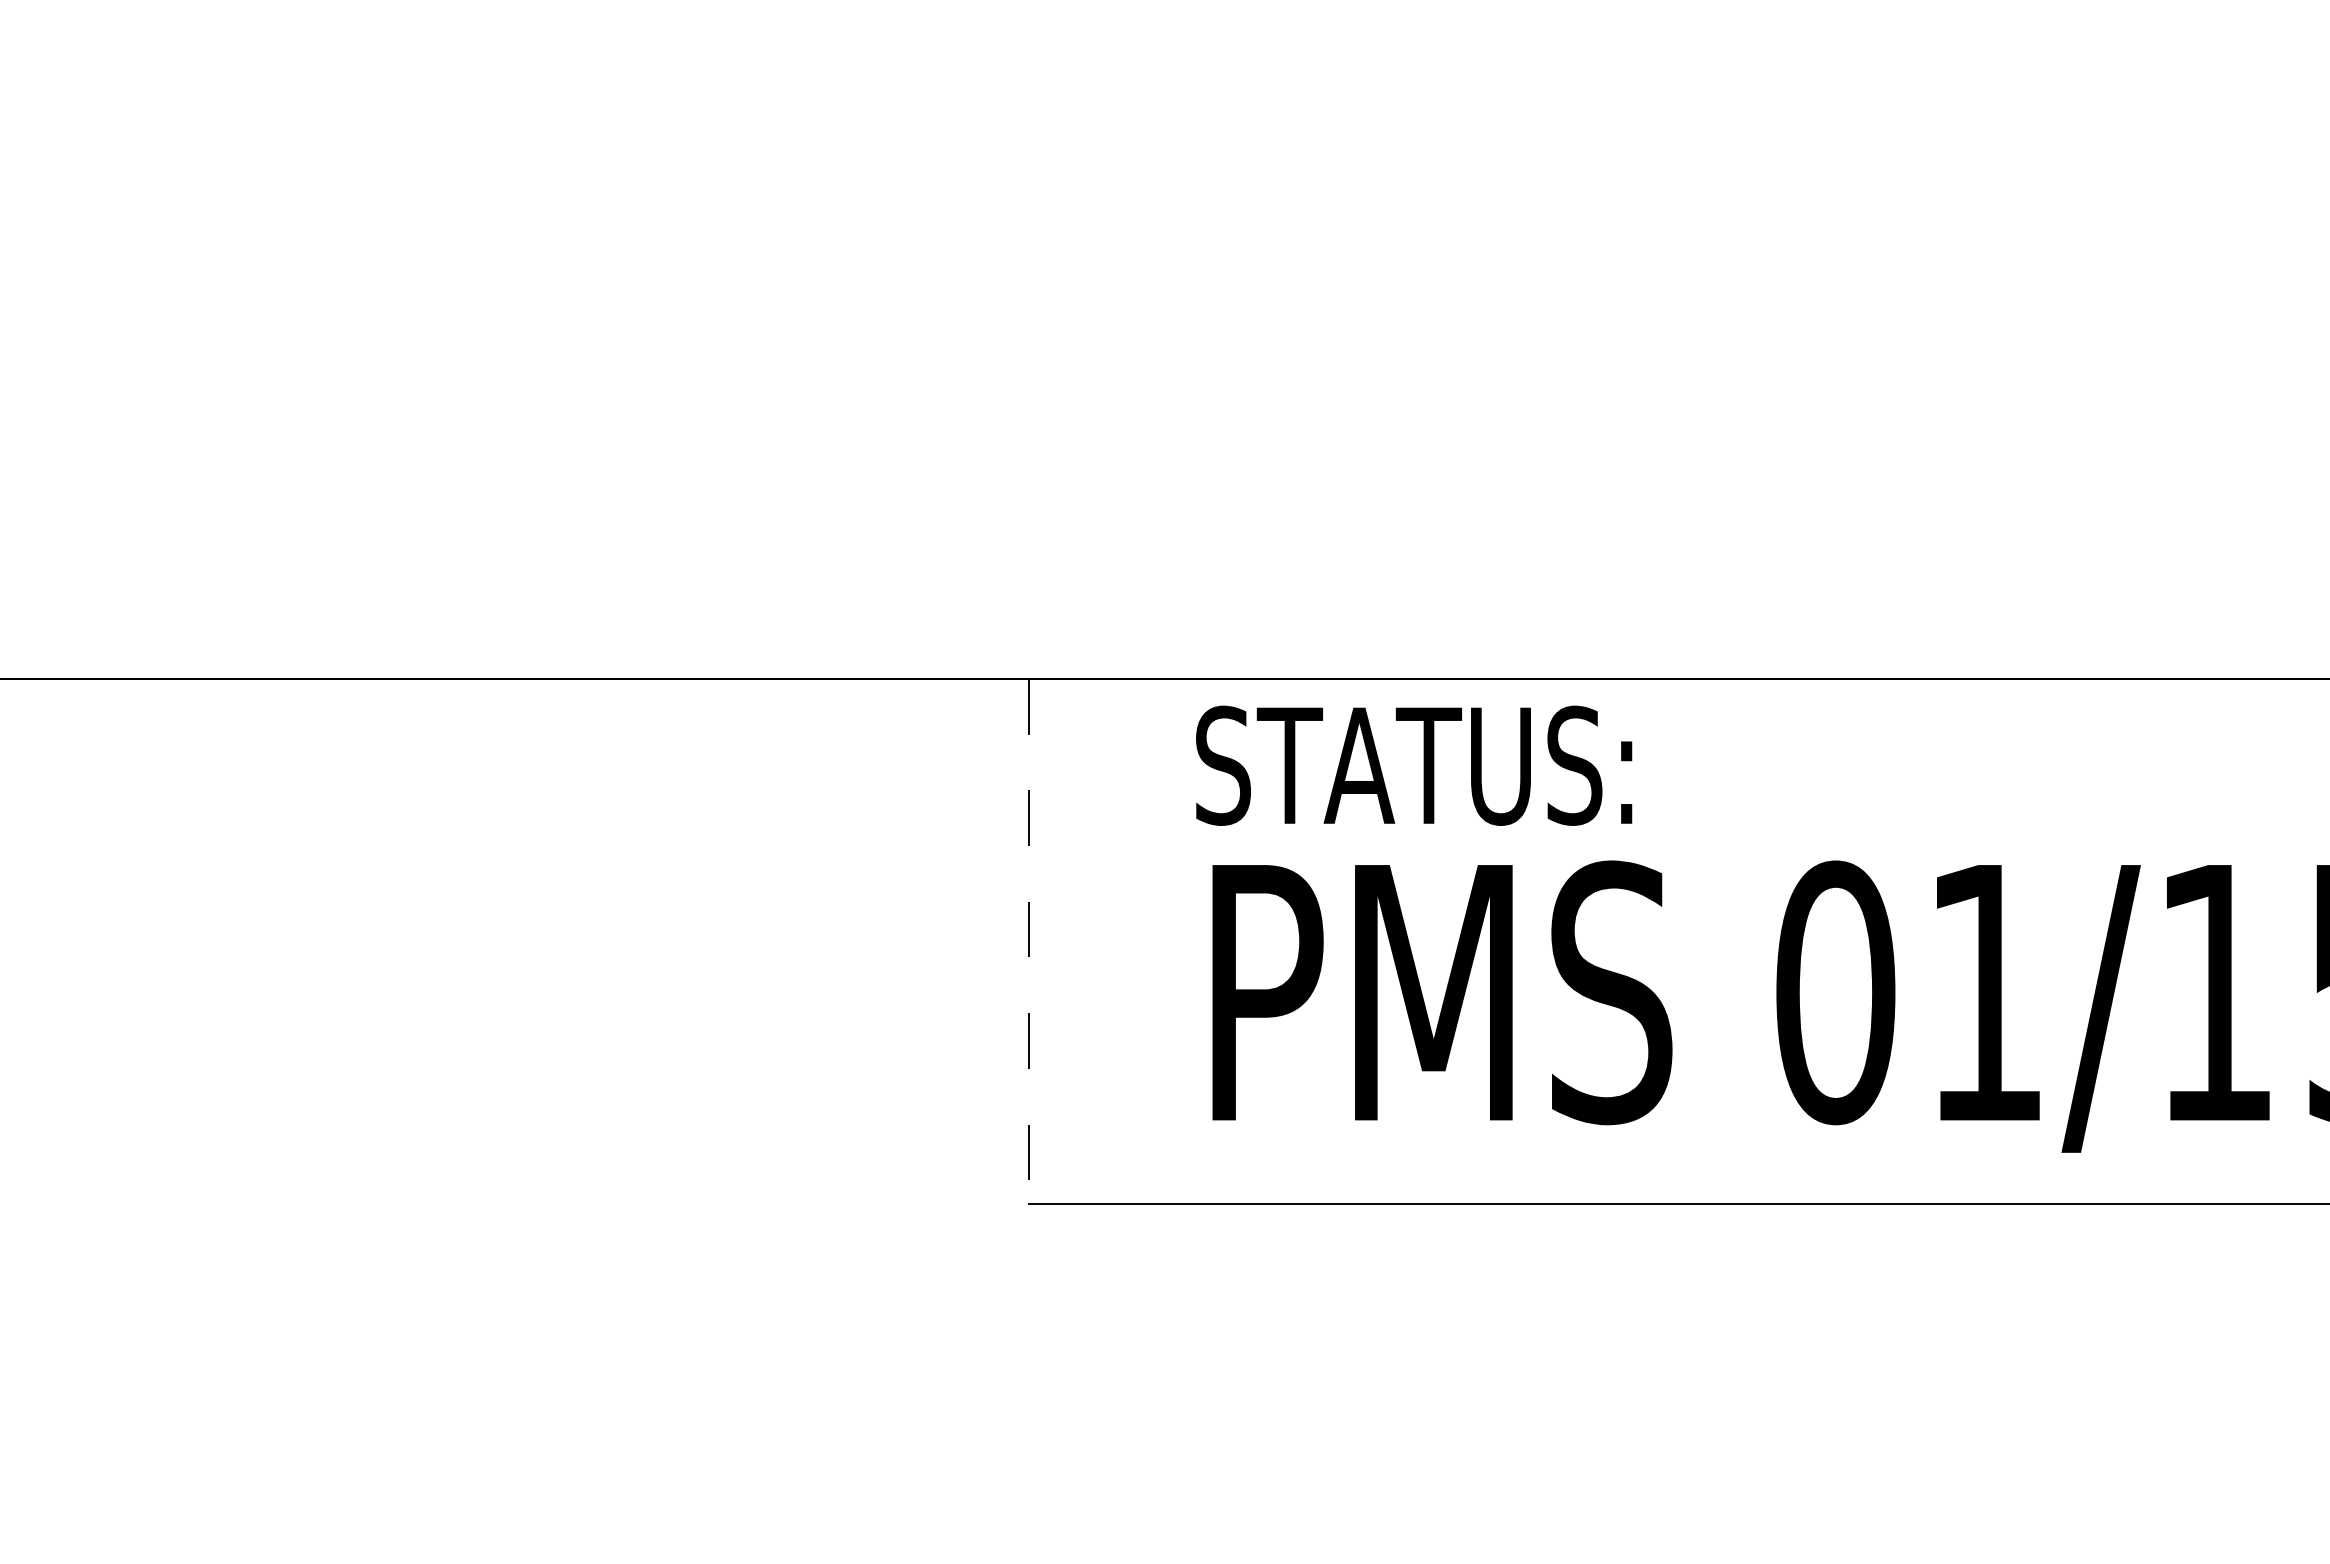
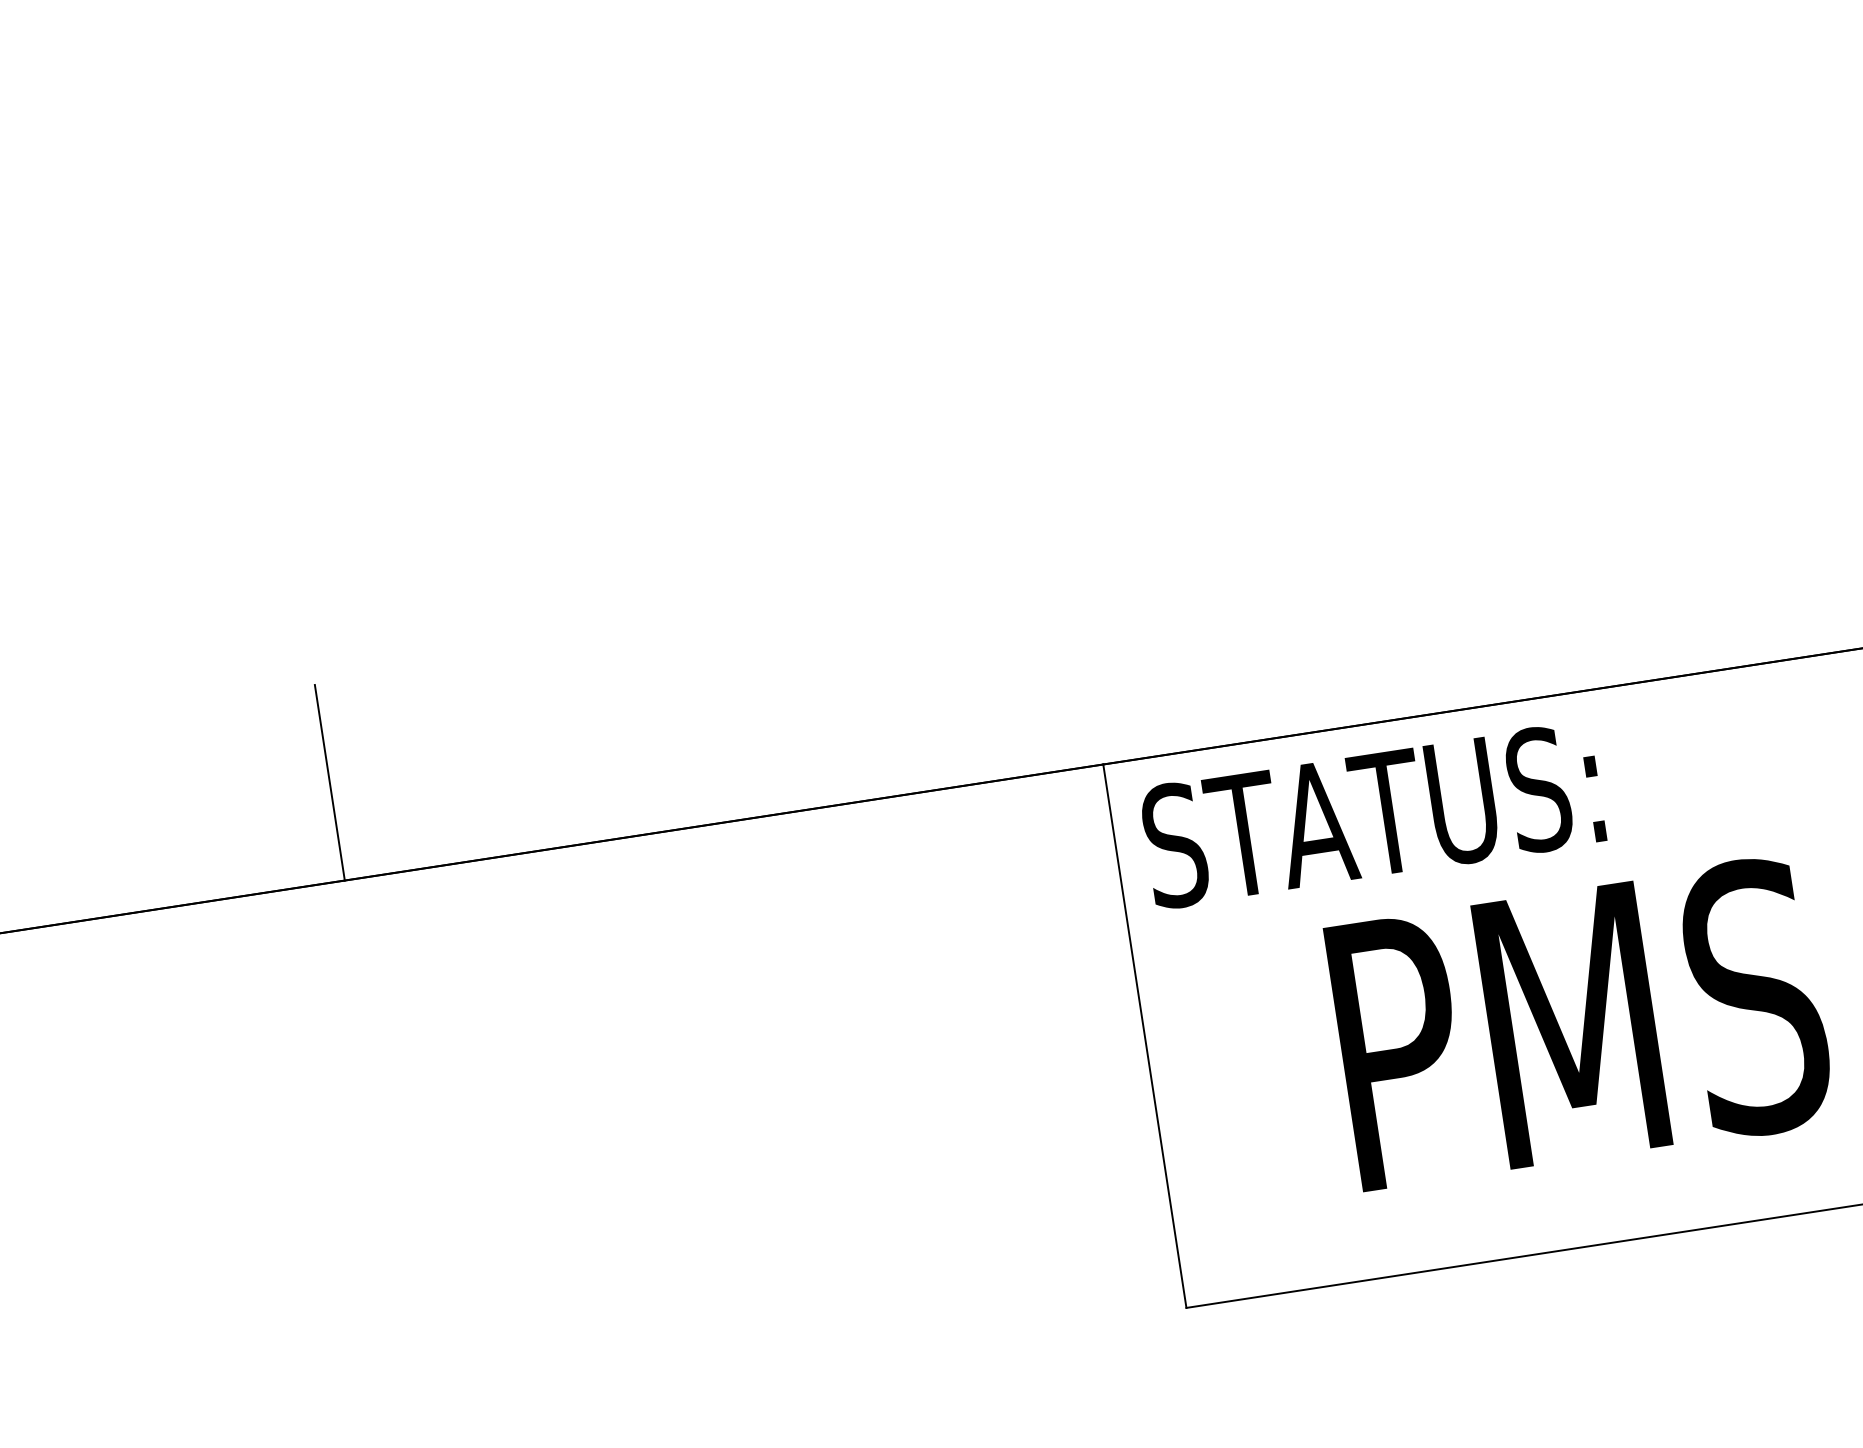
line: (296, 584) -> (329, 782), added
text: (1414, 765) -> (1373, 814), moved
line: (1029, 941) -> (1145, 1036), dashed -> solid

